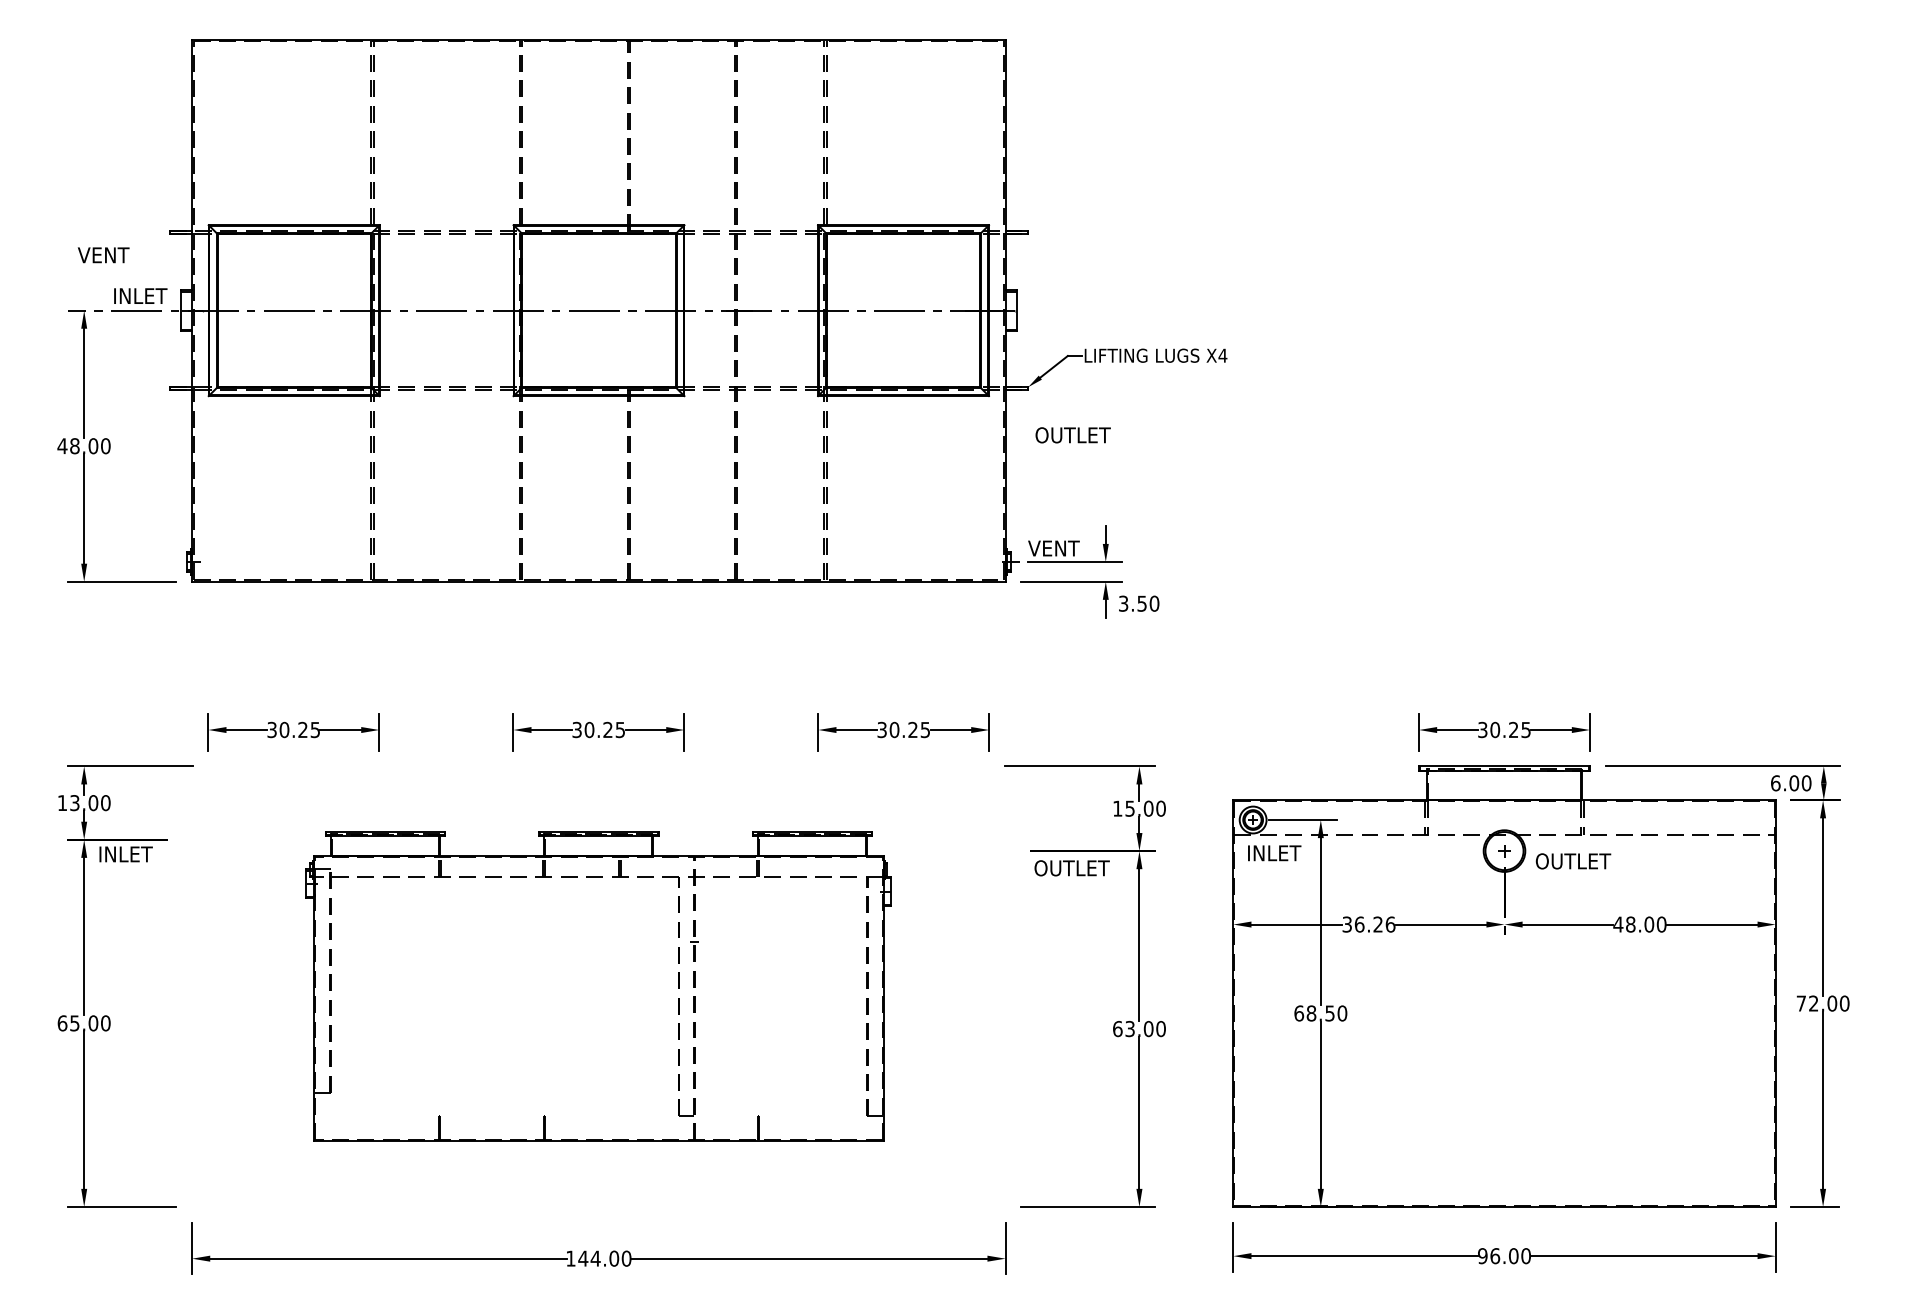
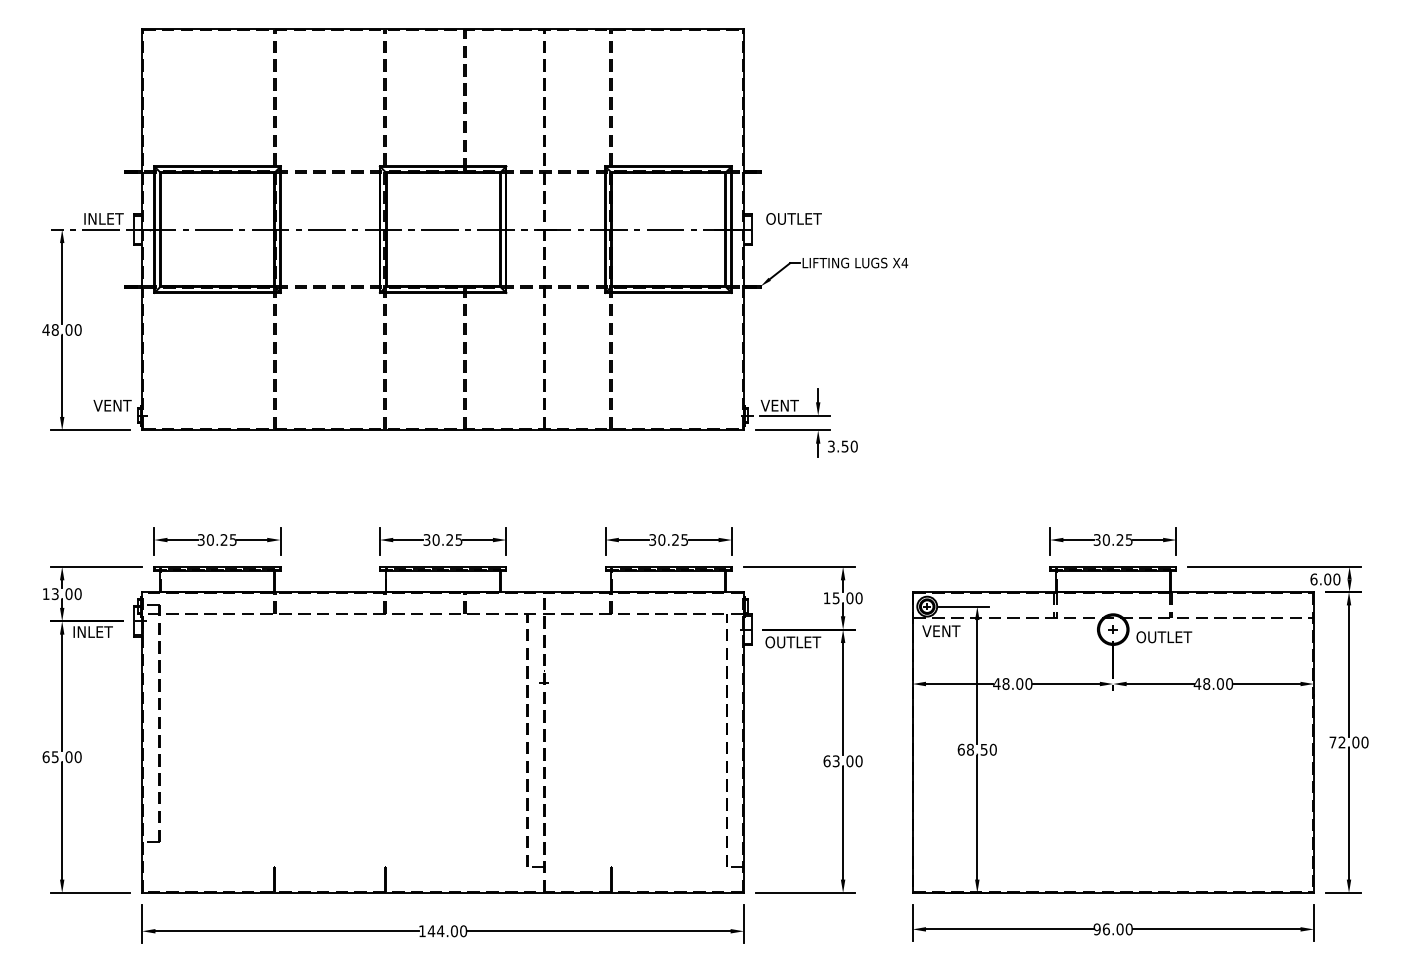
text: (103, 254) -> (112, 405), moved
text: (1072, 434) -> (793, 218), moved
text: (1273, 853) -> (942, 631), INLET -> VENT
text: (1368, 923) -> (1012, 683), 36.26 -> 48.00
part: (598, 986) -> (442, 729), size x1.43

